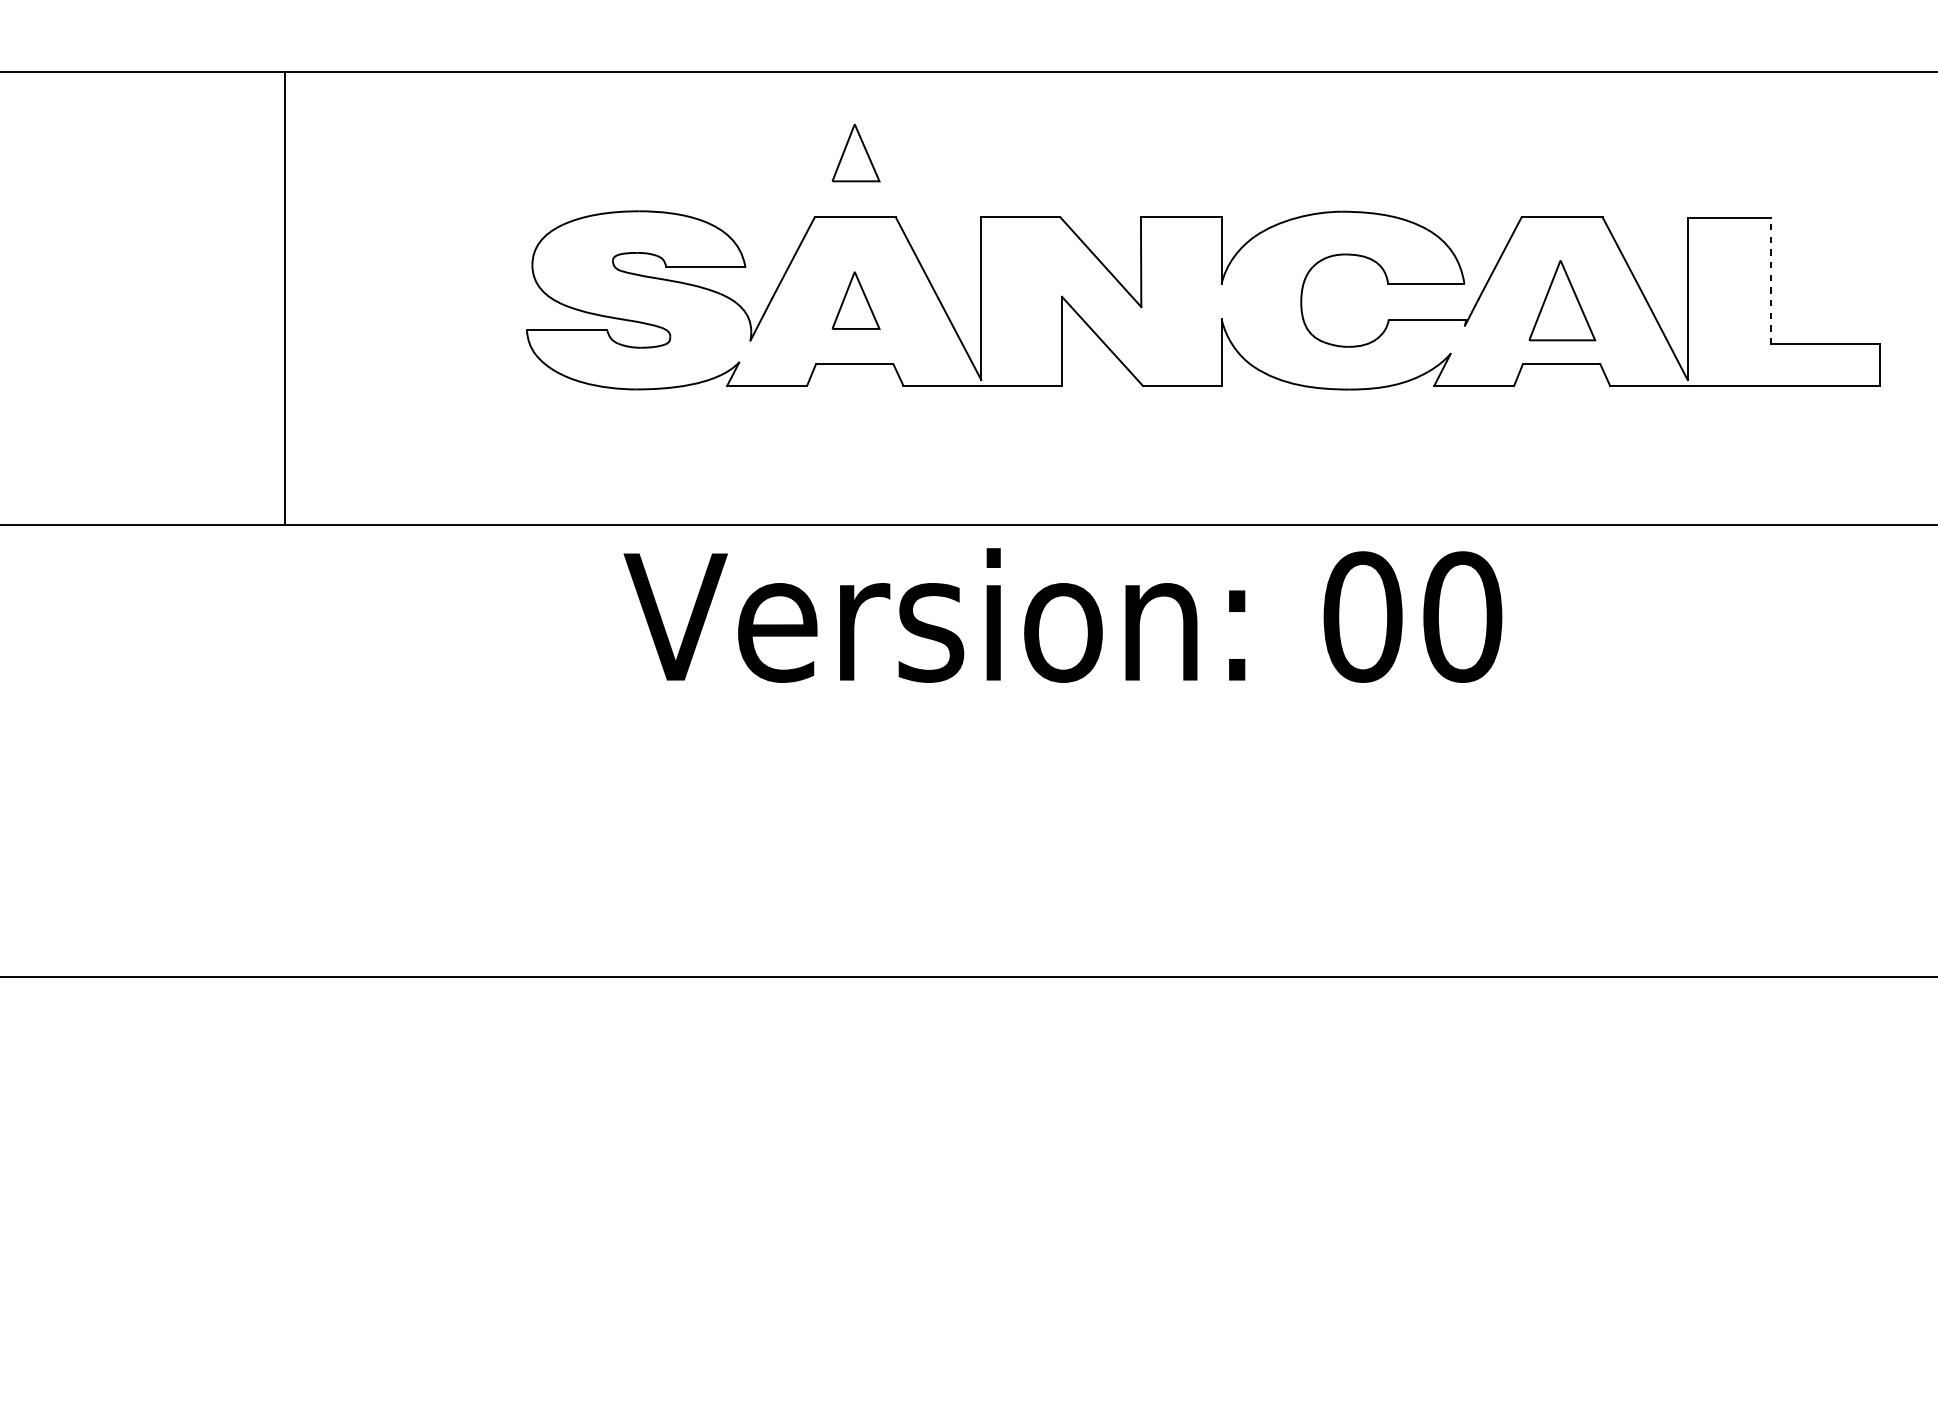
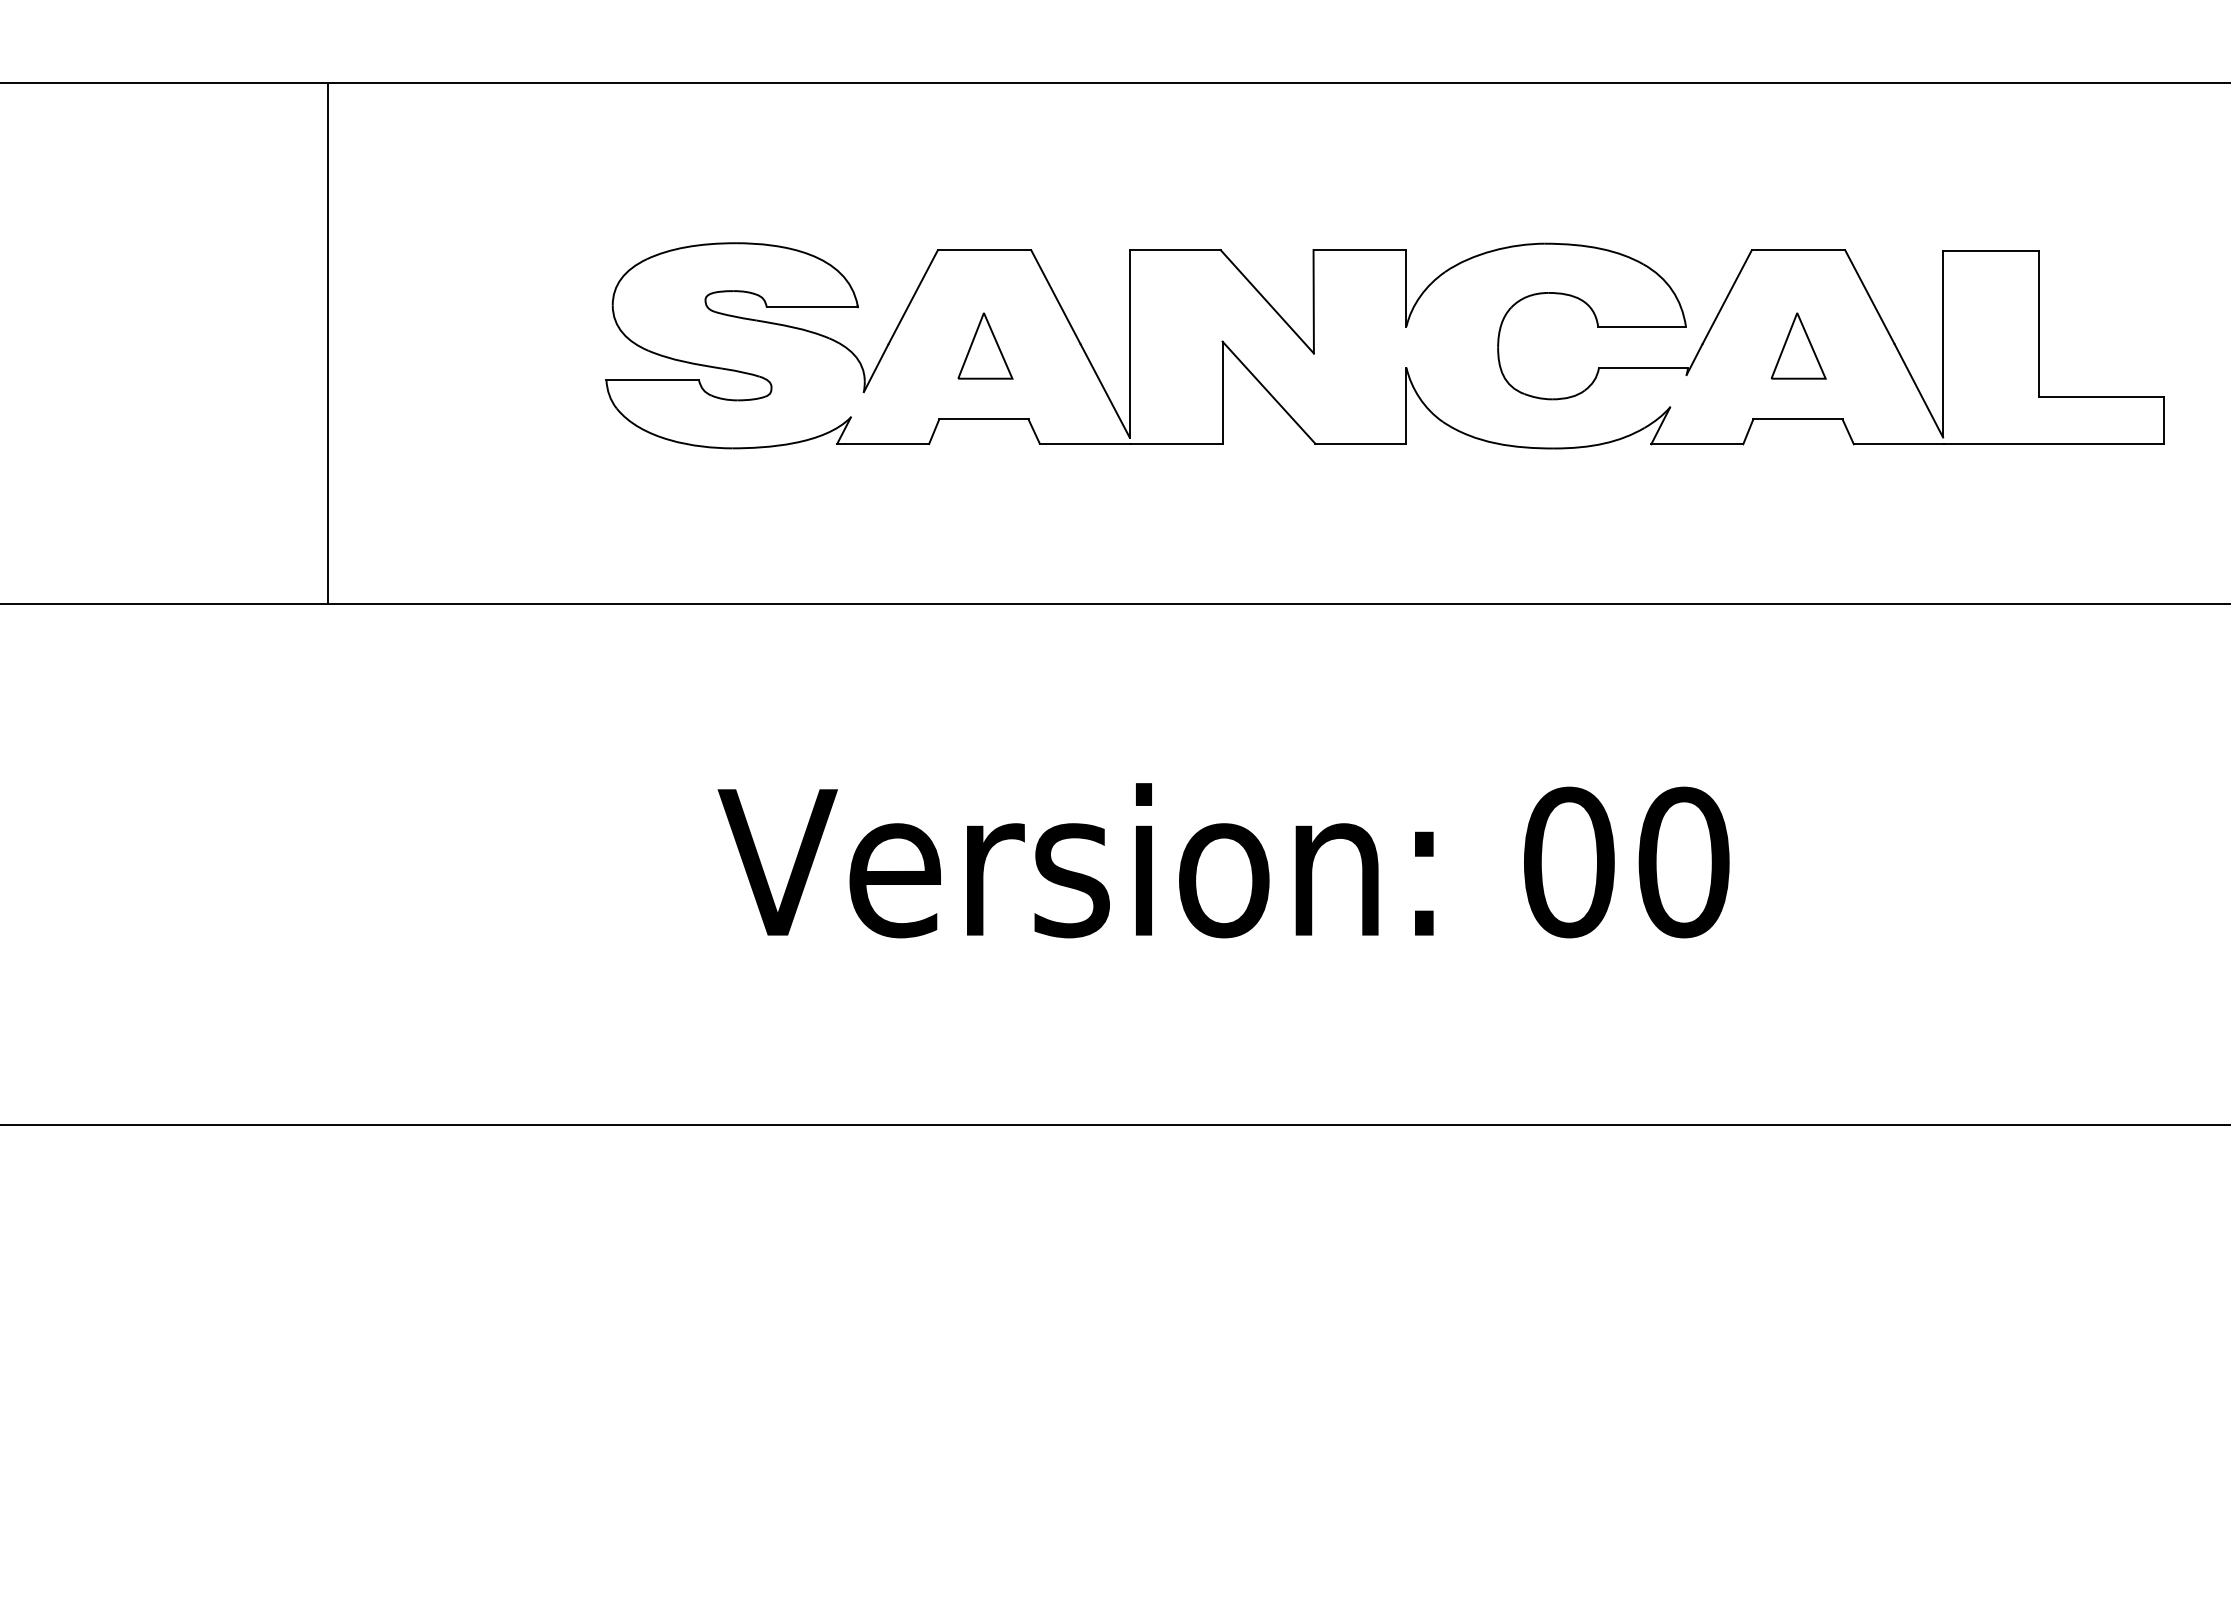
part: (856, 152) -> (985, 175), removed
line: (1770, 281) -> (2038, 323), dashed -> solid
part: (1562, 300) -> (1798, 345), size x0.71
text: (1062, 615) -> (1223, 860), moved

